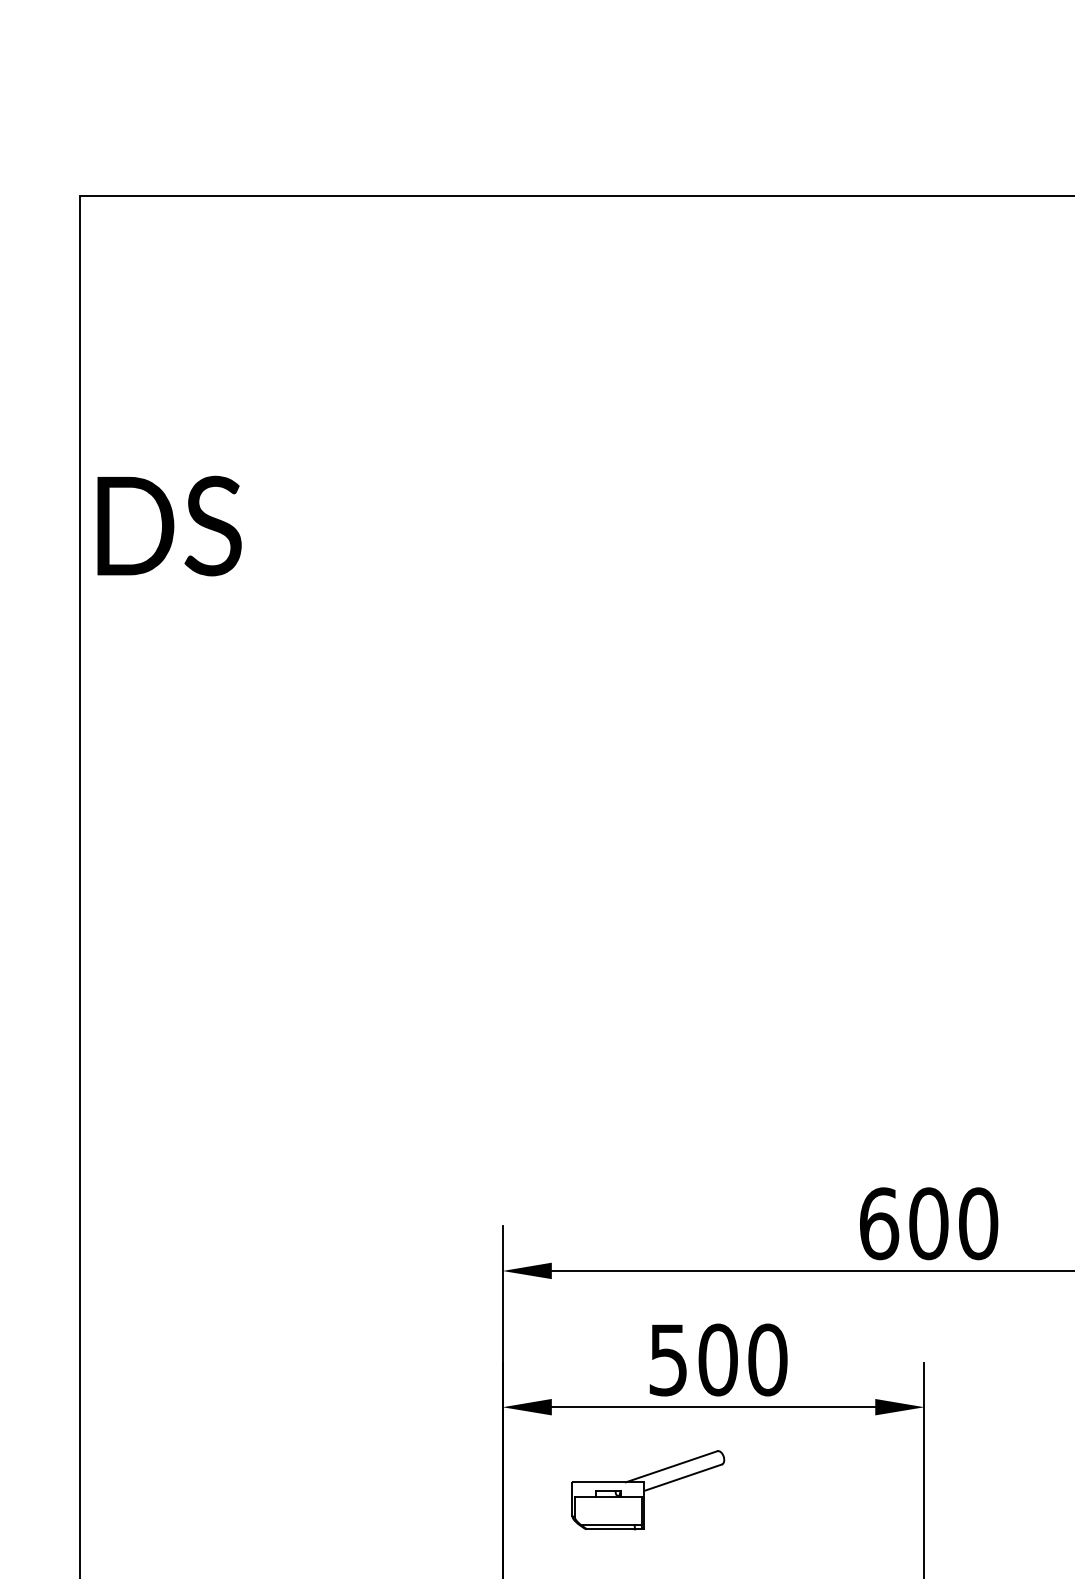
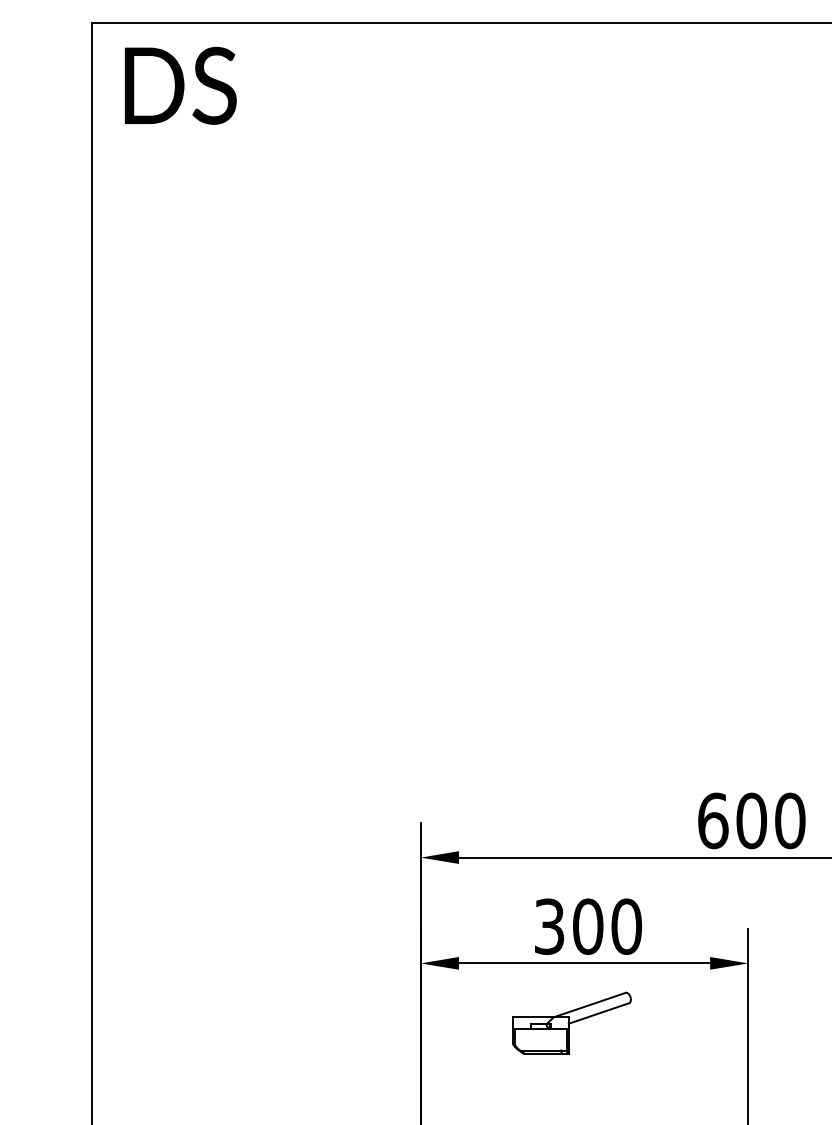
text: (169, 525) -> (180, 85), moved
text: (668, 1359) -> (549, 926), 500 -> 300
part: (648, 1490) -> (572, 1023), moved

